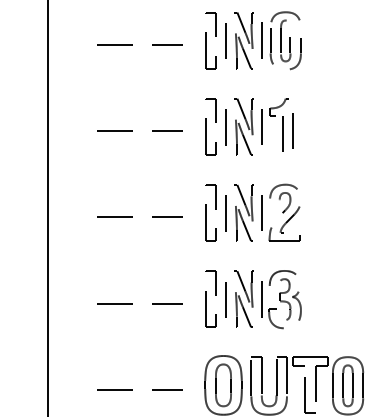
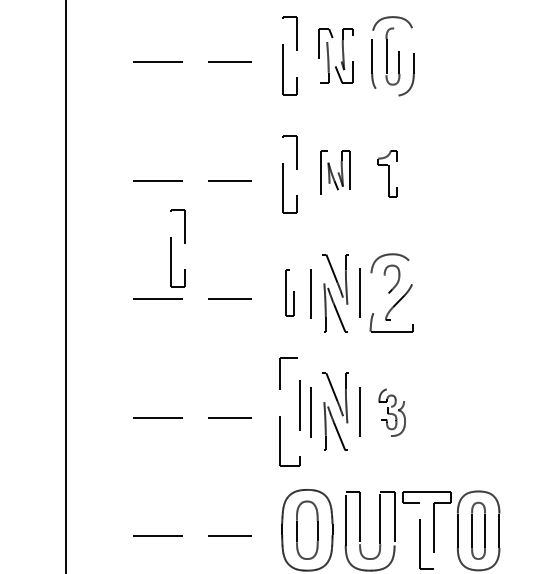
part: (243, 40) -> (335, 55), size x0.7
part: (281, 125) -> (387, 172), size x0.6
part: (243, 126) -> (335, 174), size x0.6
part: (129, 180) -> (177, 248), added
part: (210, 213) -> (289, 293), size x0.6
part: (210, 299) -> (289, 411), size x1.4
part: (284, 299) -> (391, 412), size x0.6

